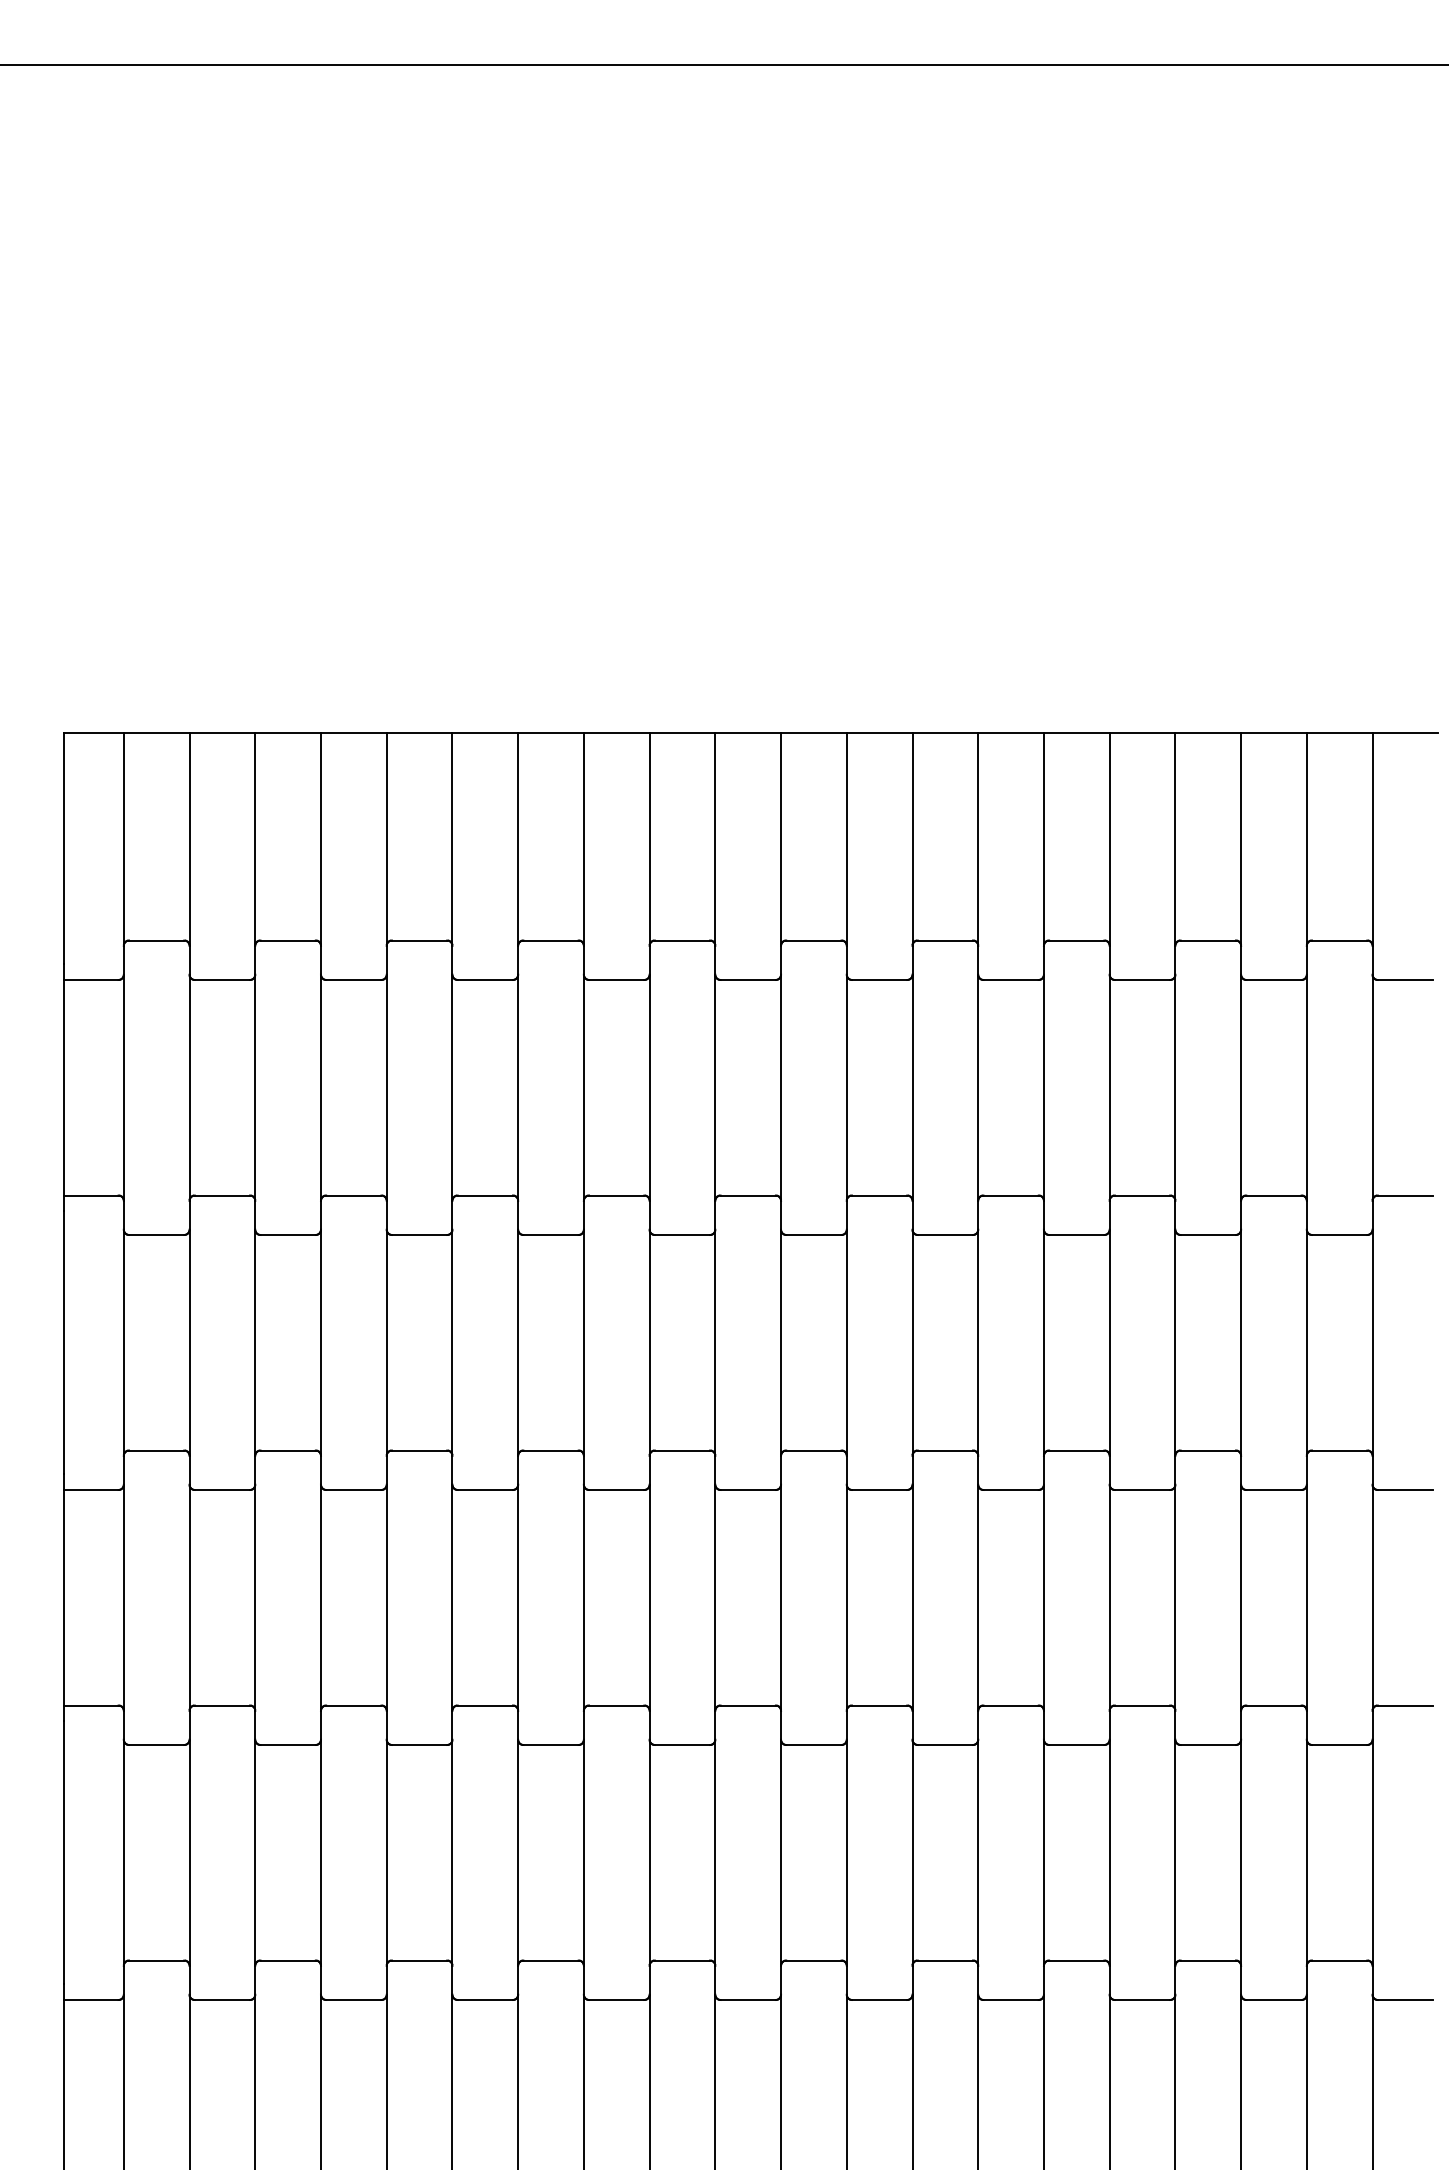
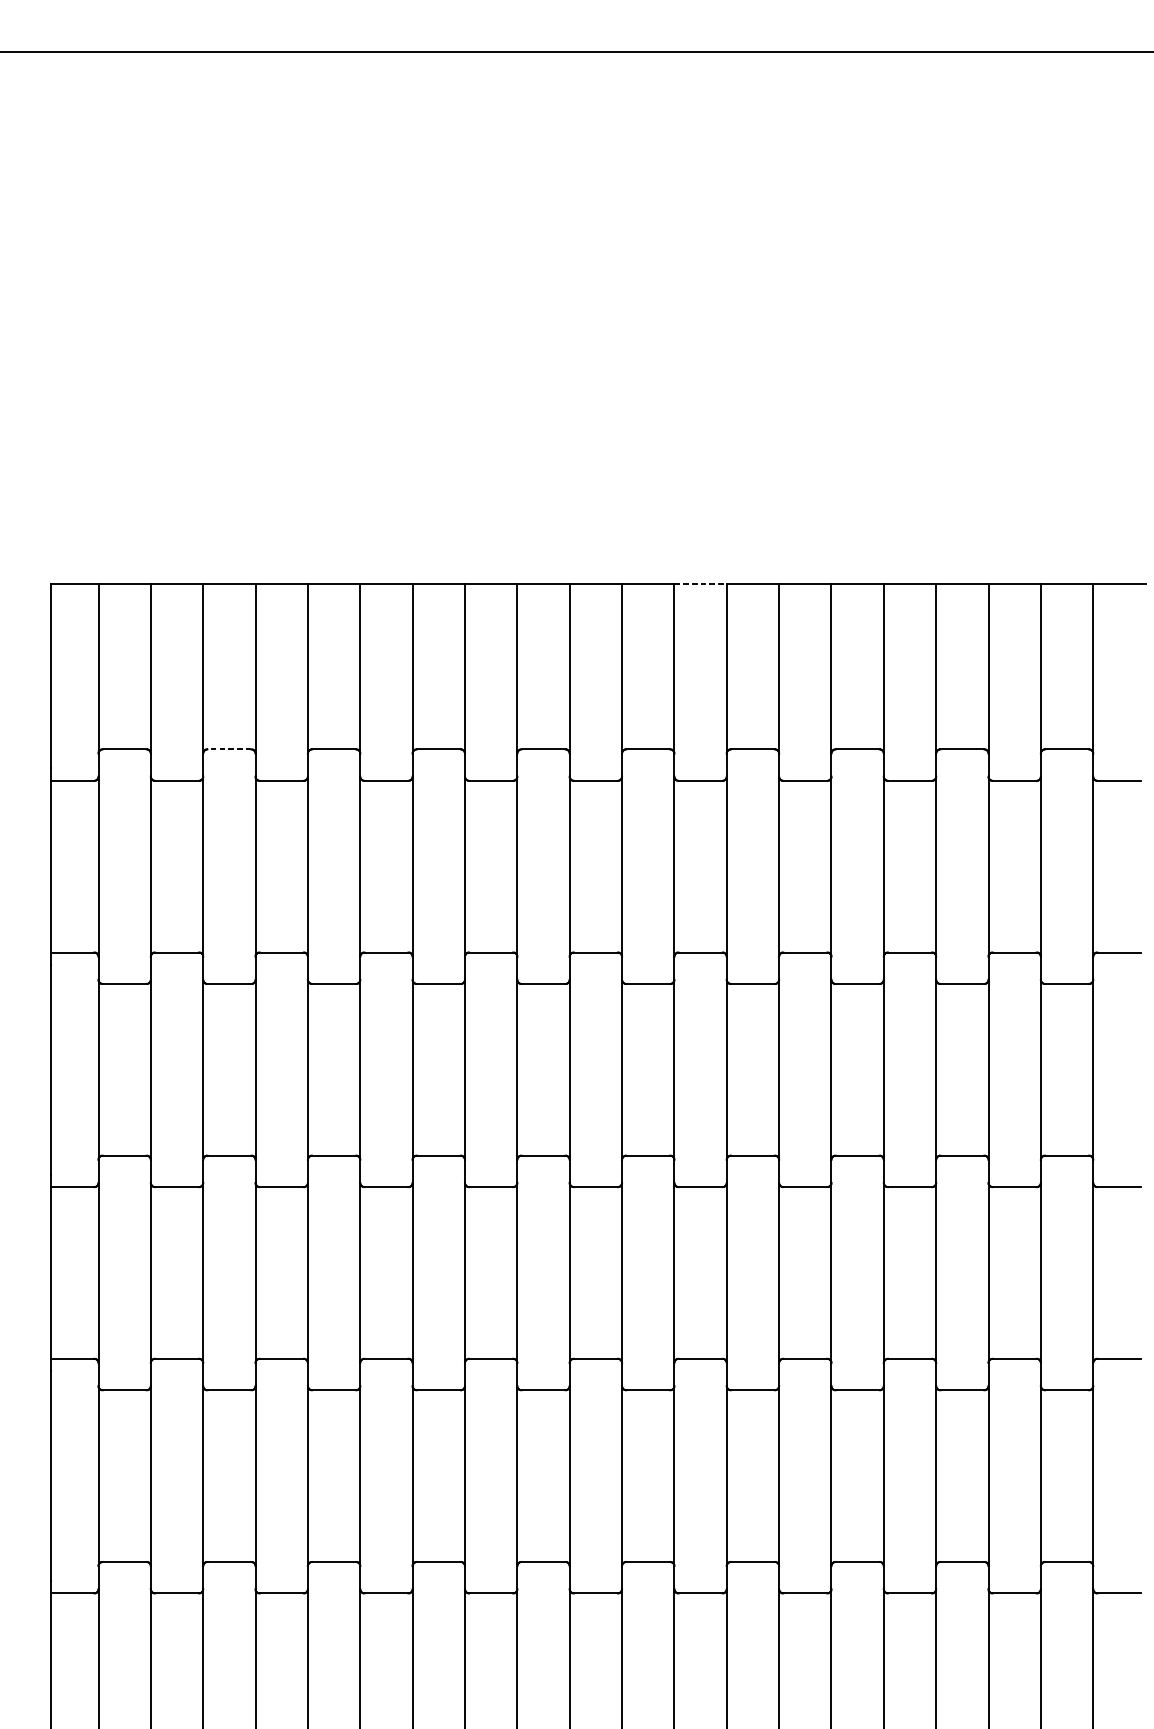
line: (879, 732) -> (700, 583), solid -> dashed
line: (288, 940) -> (229, 749), solid -> dashed

